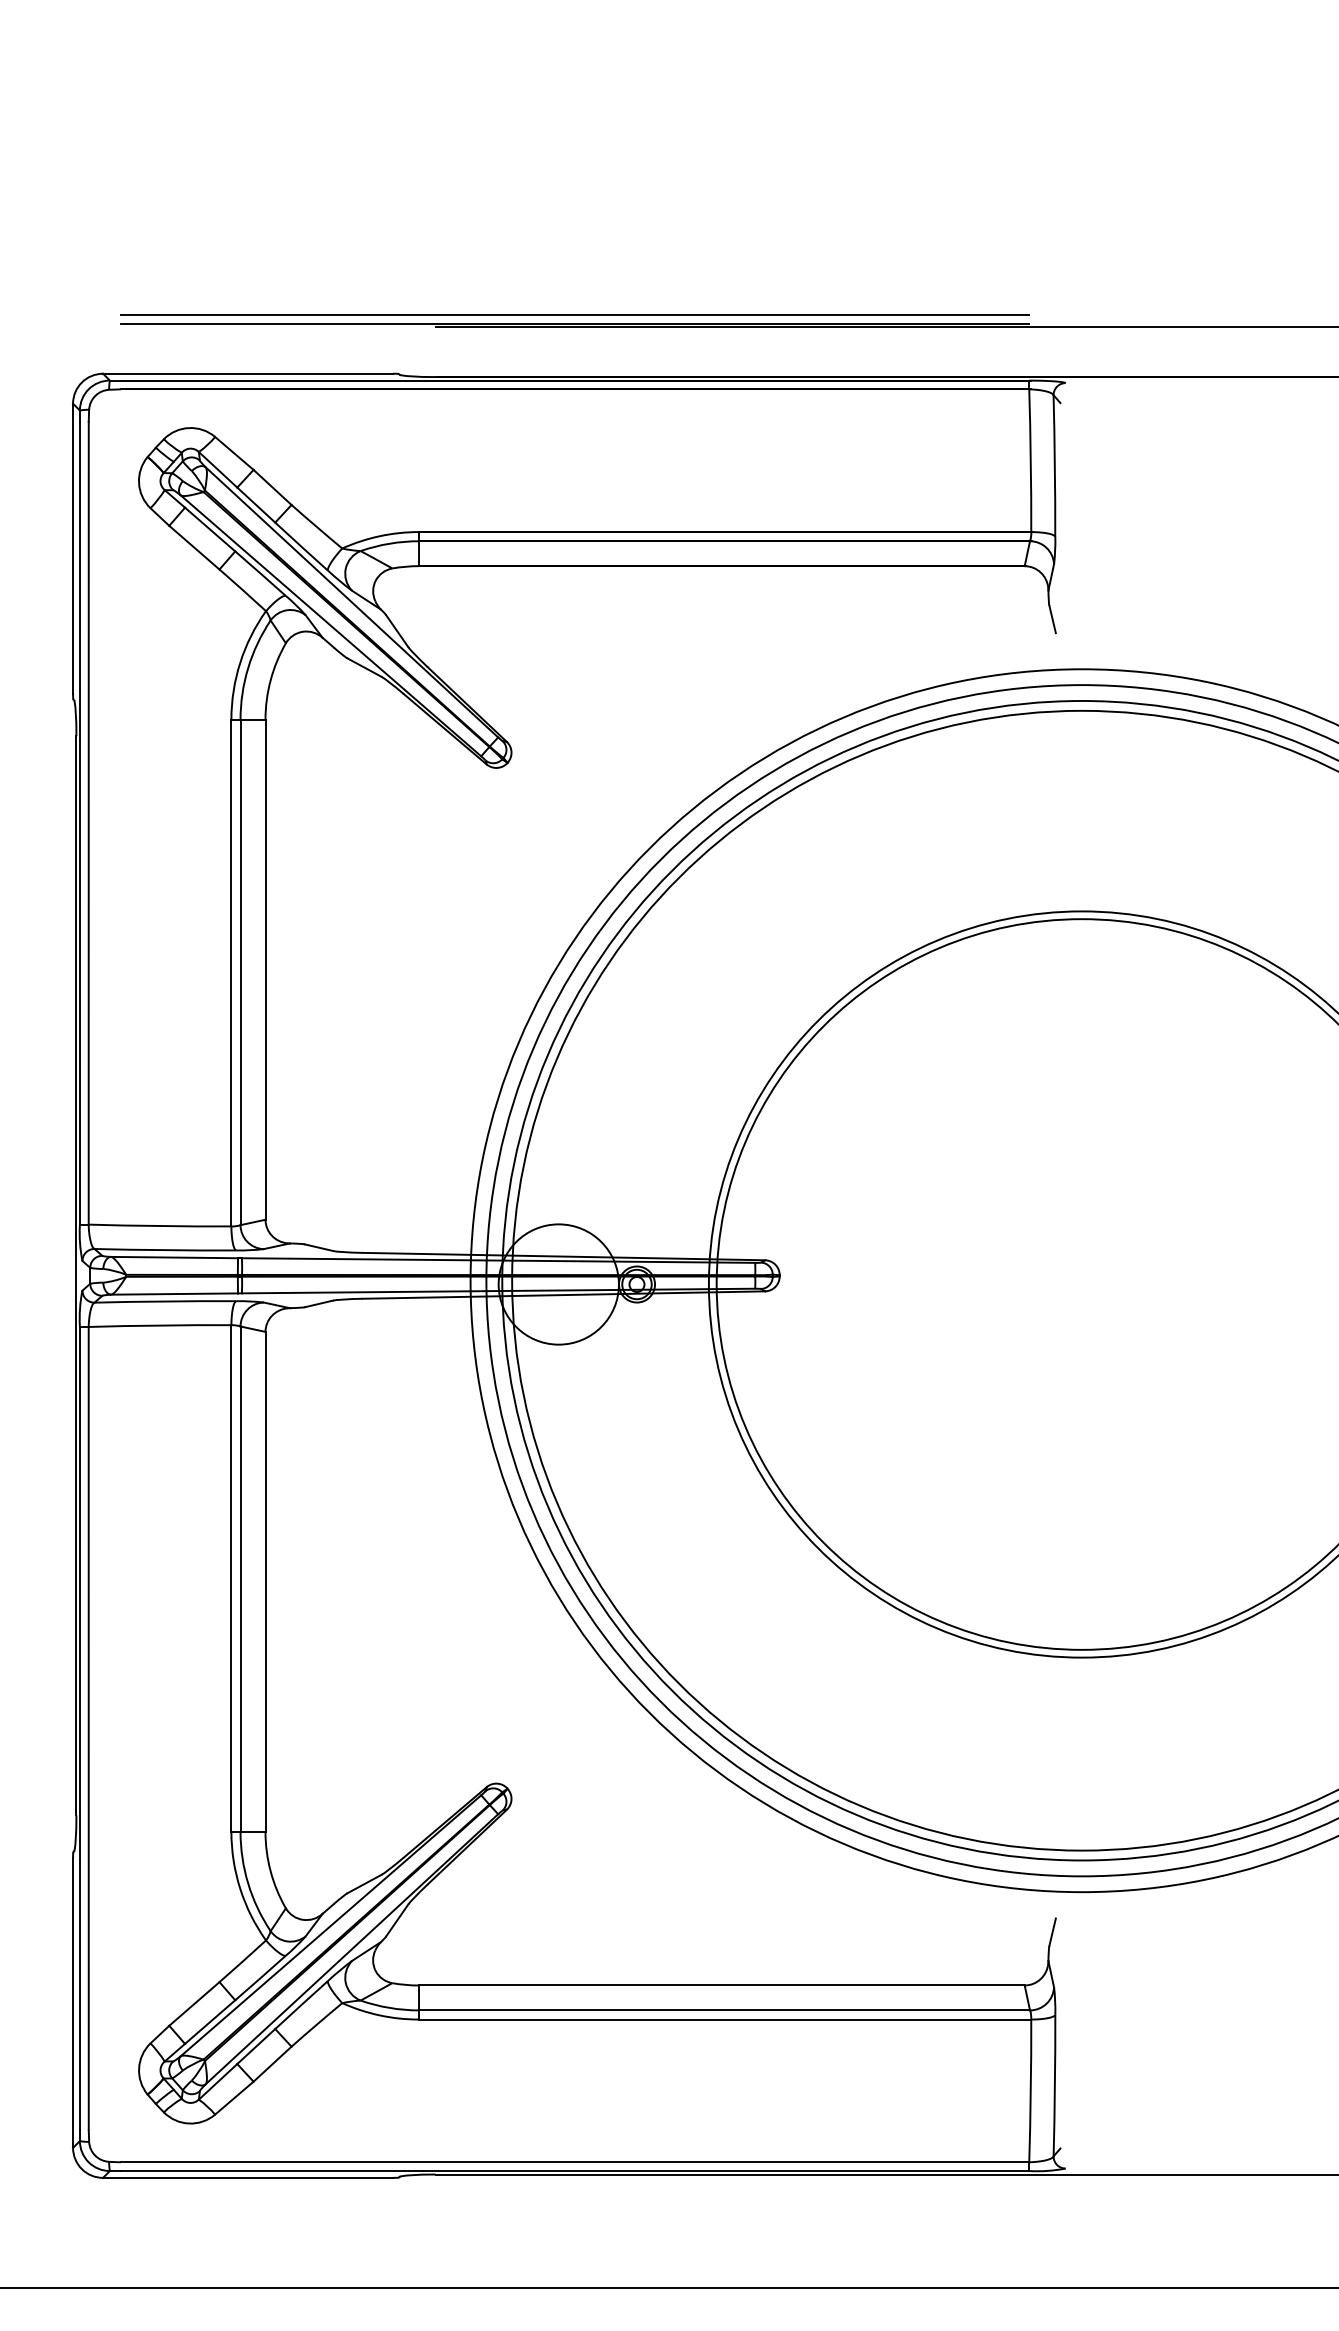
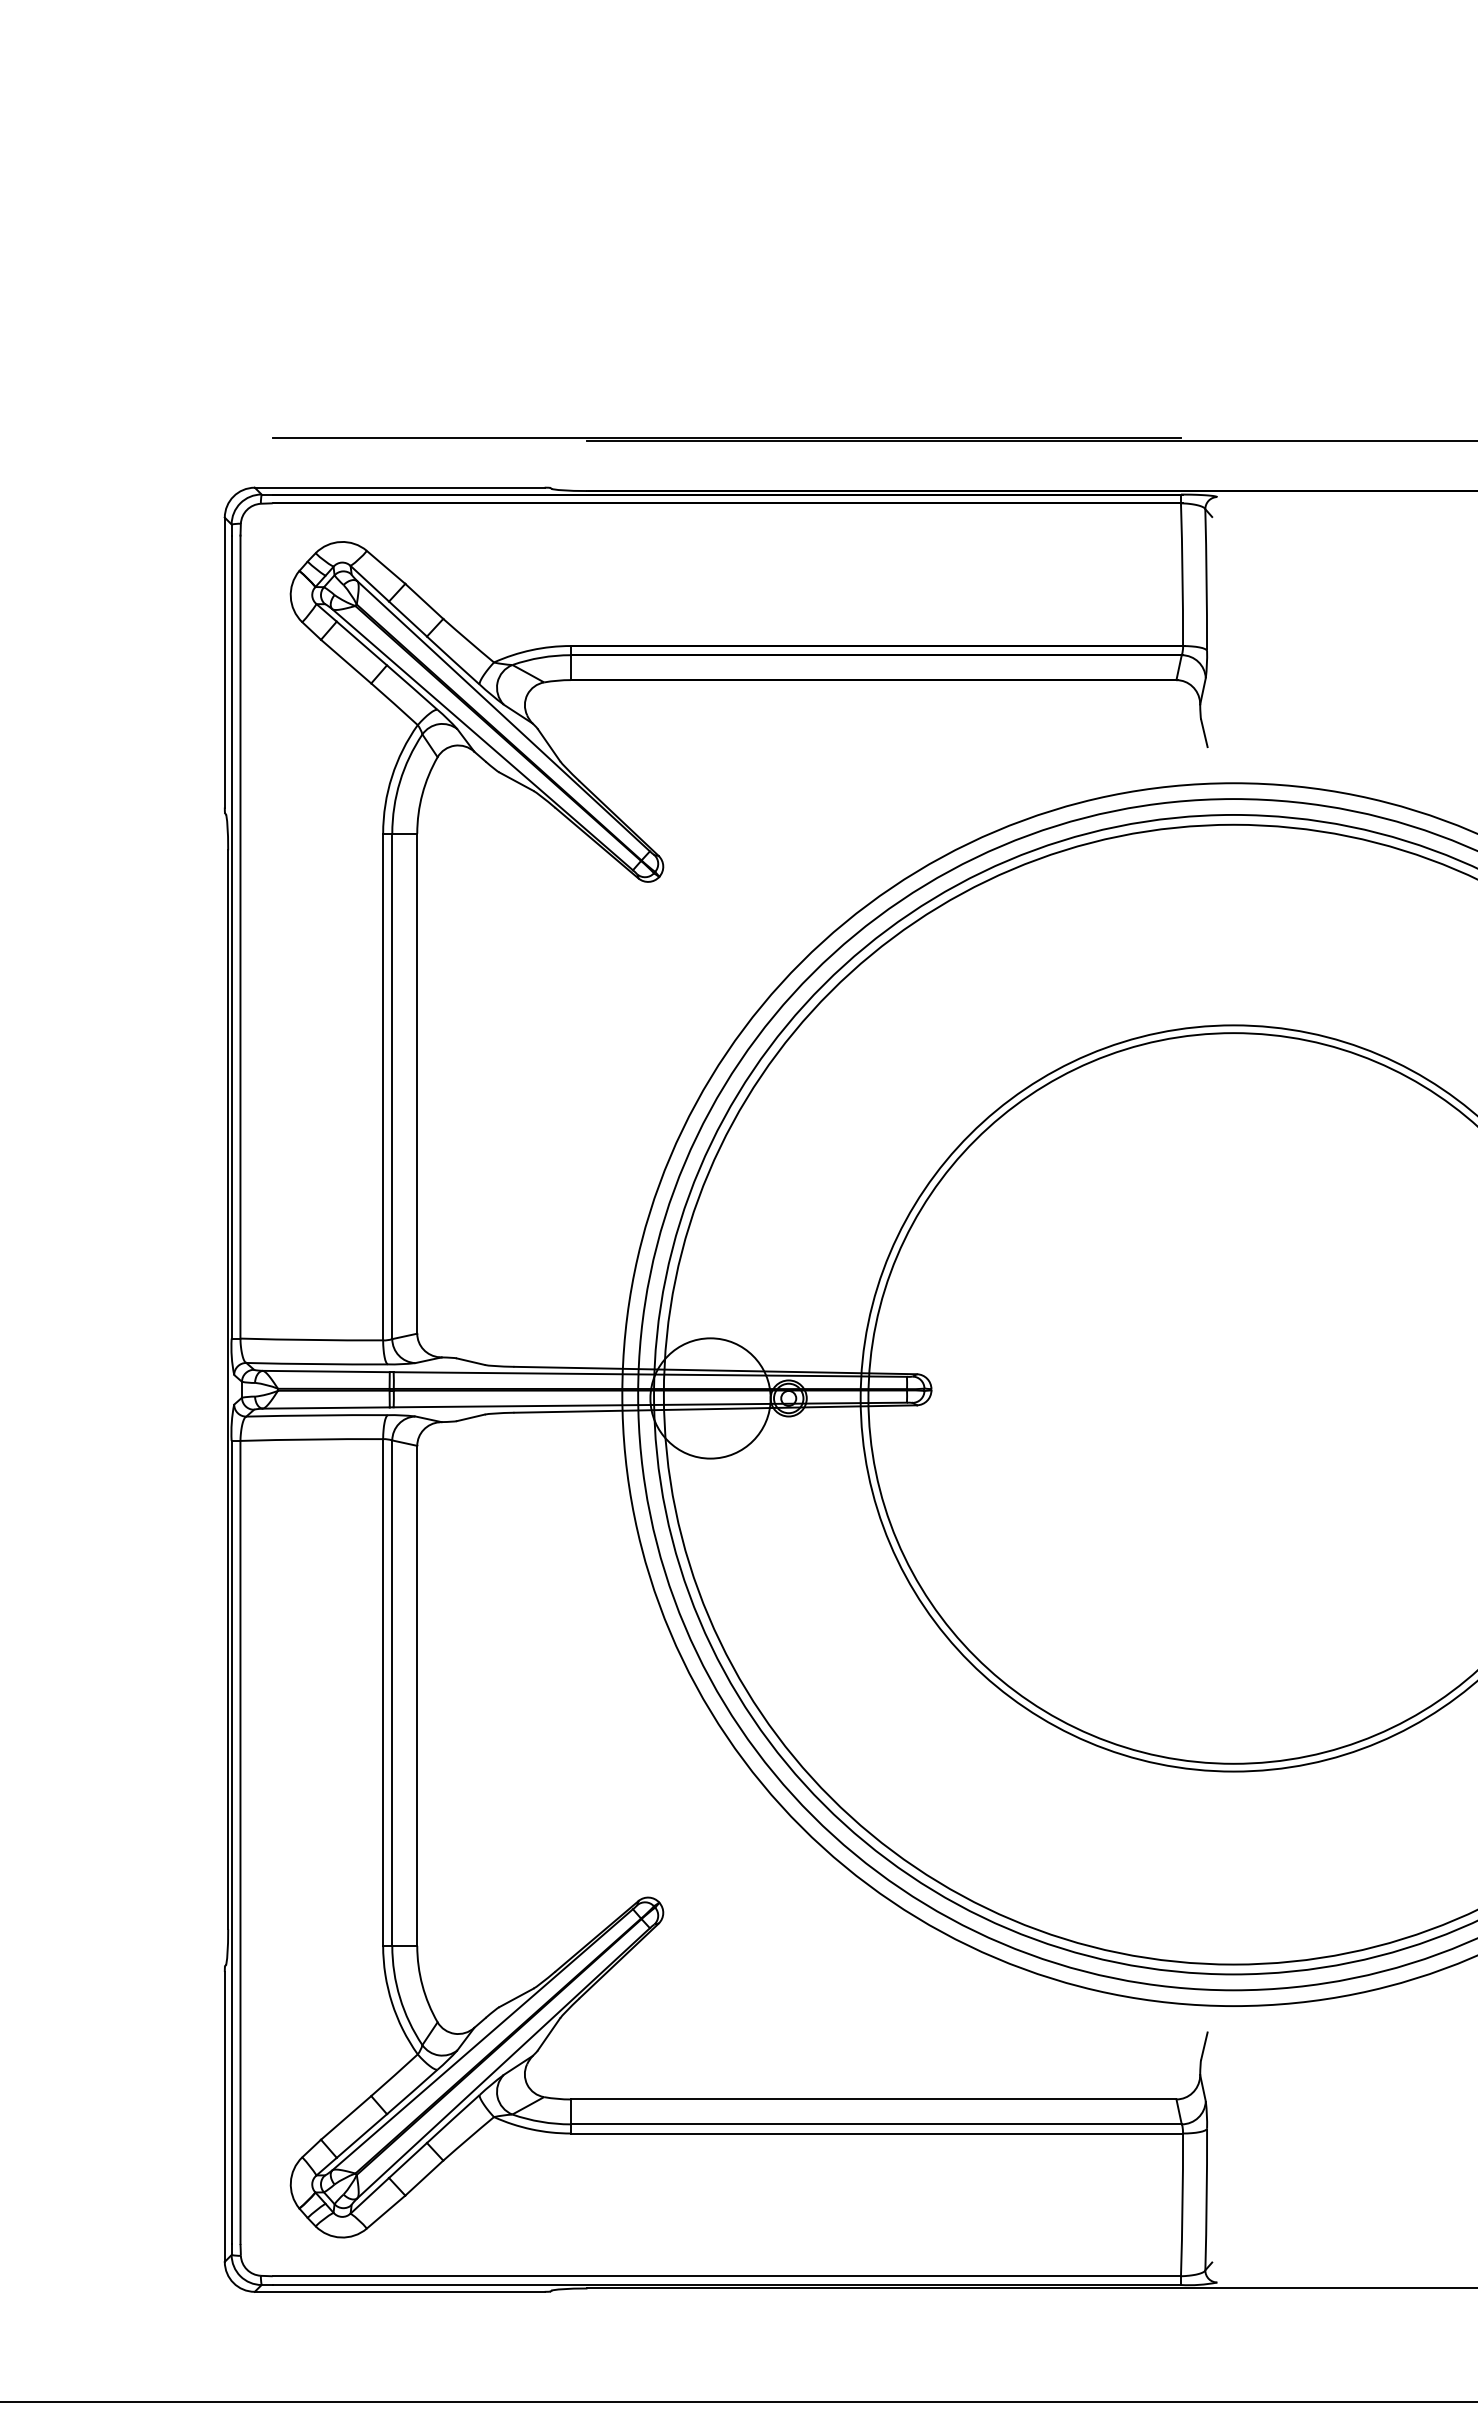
line: (574, 314) -> (726, 428), removed

